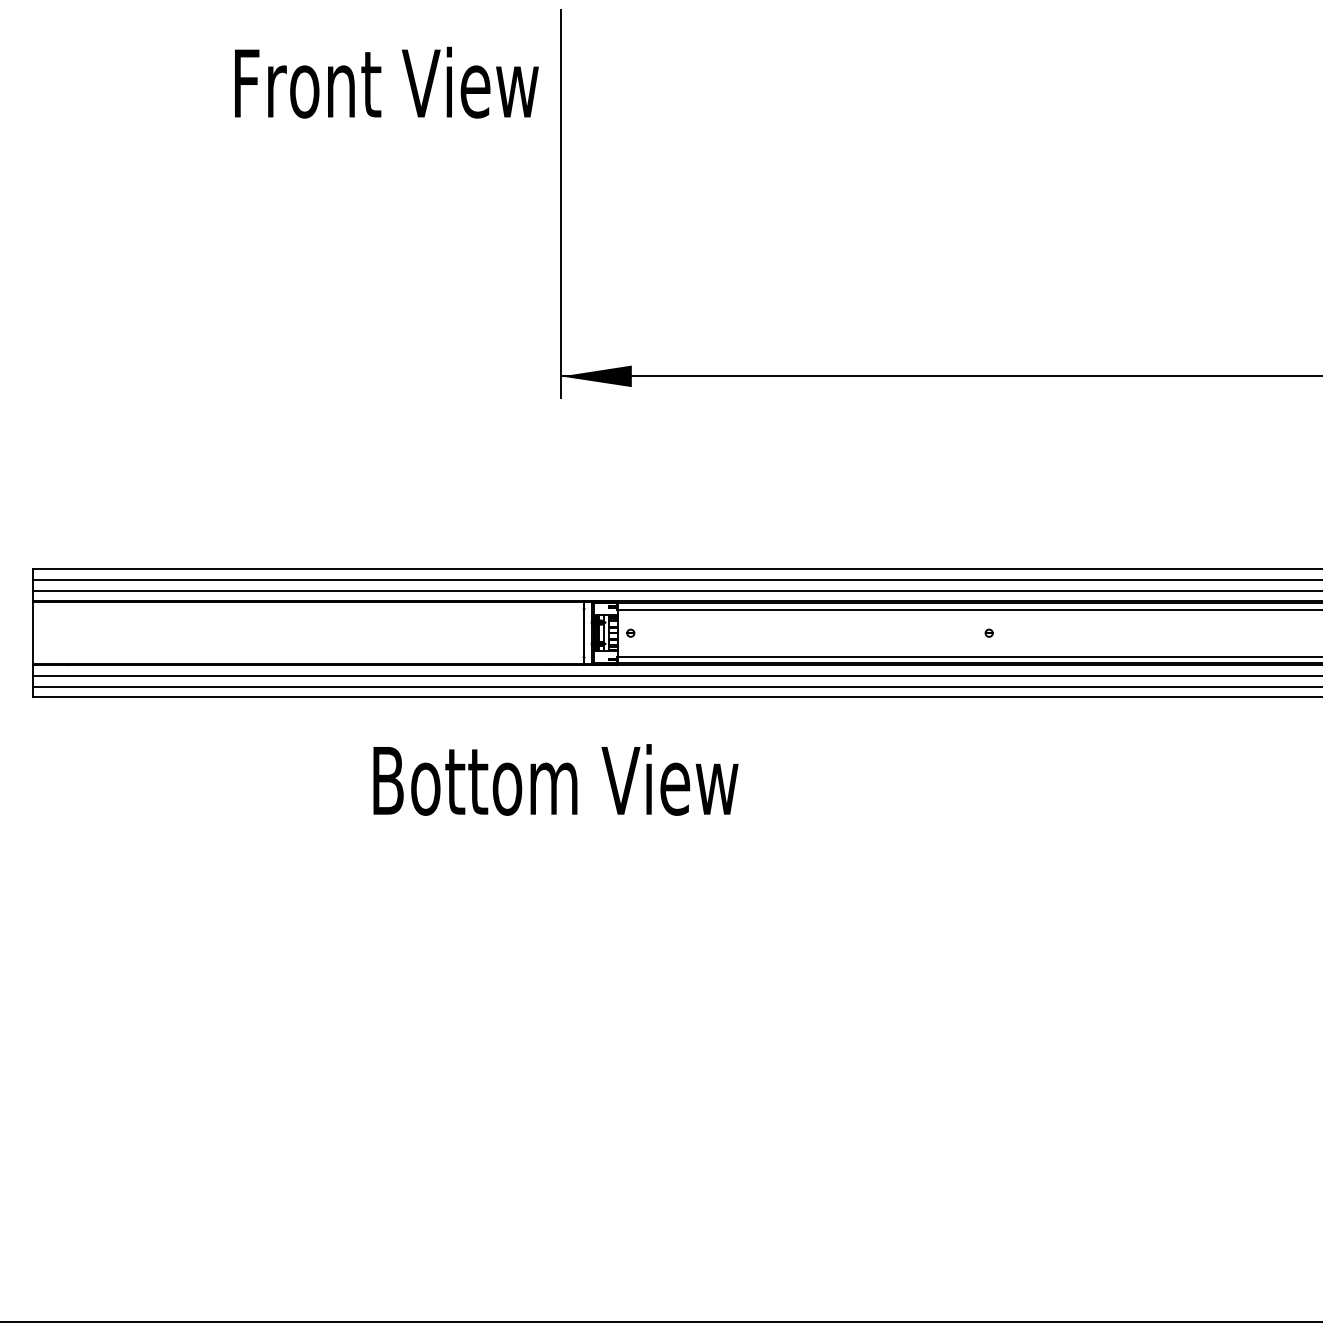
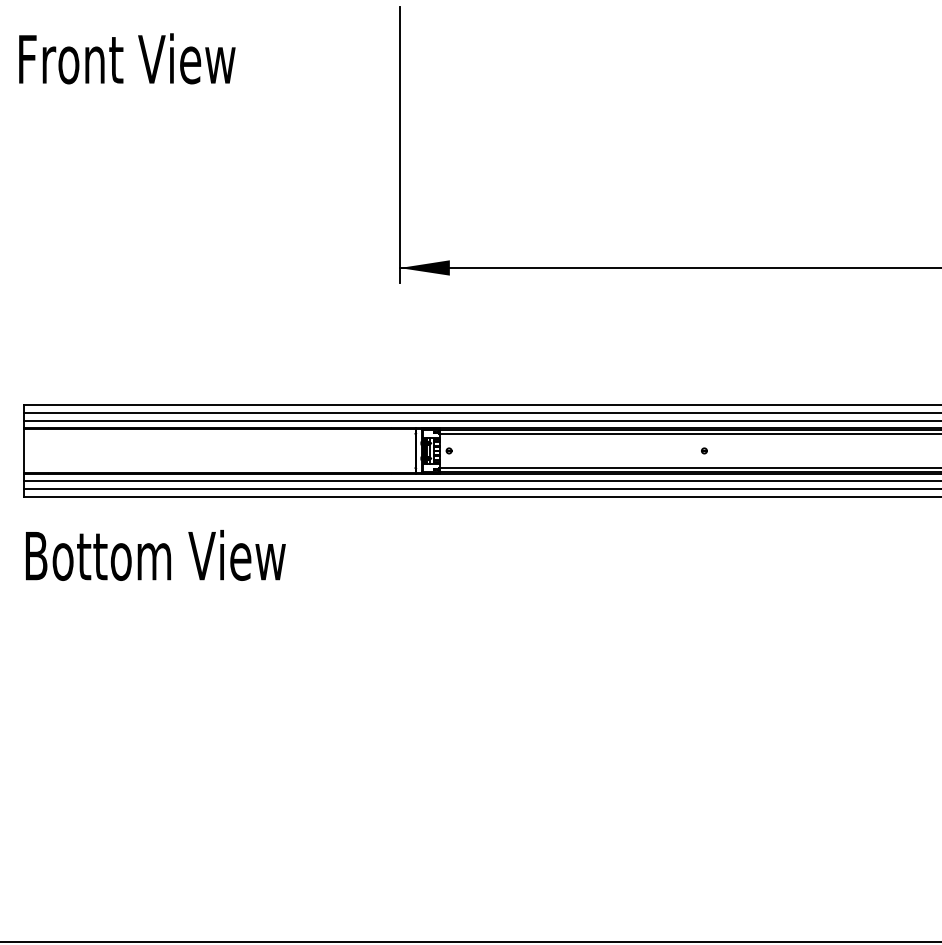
text: (387, 82) -> (127, 58), moved
text: (555, 780) -> (155, 555), moved

